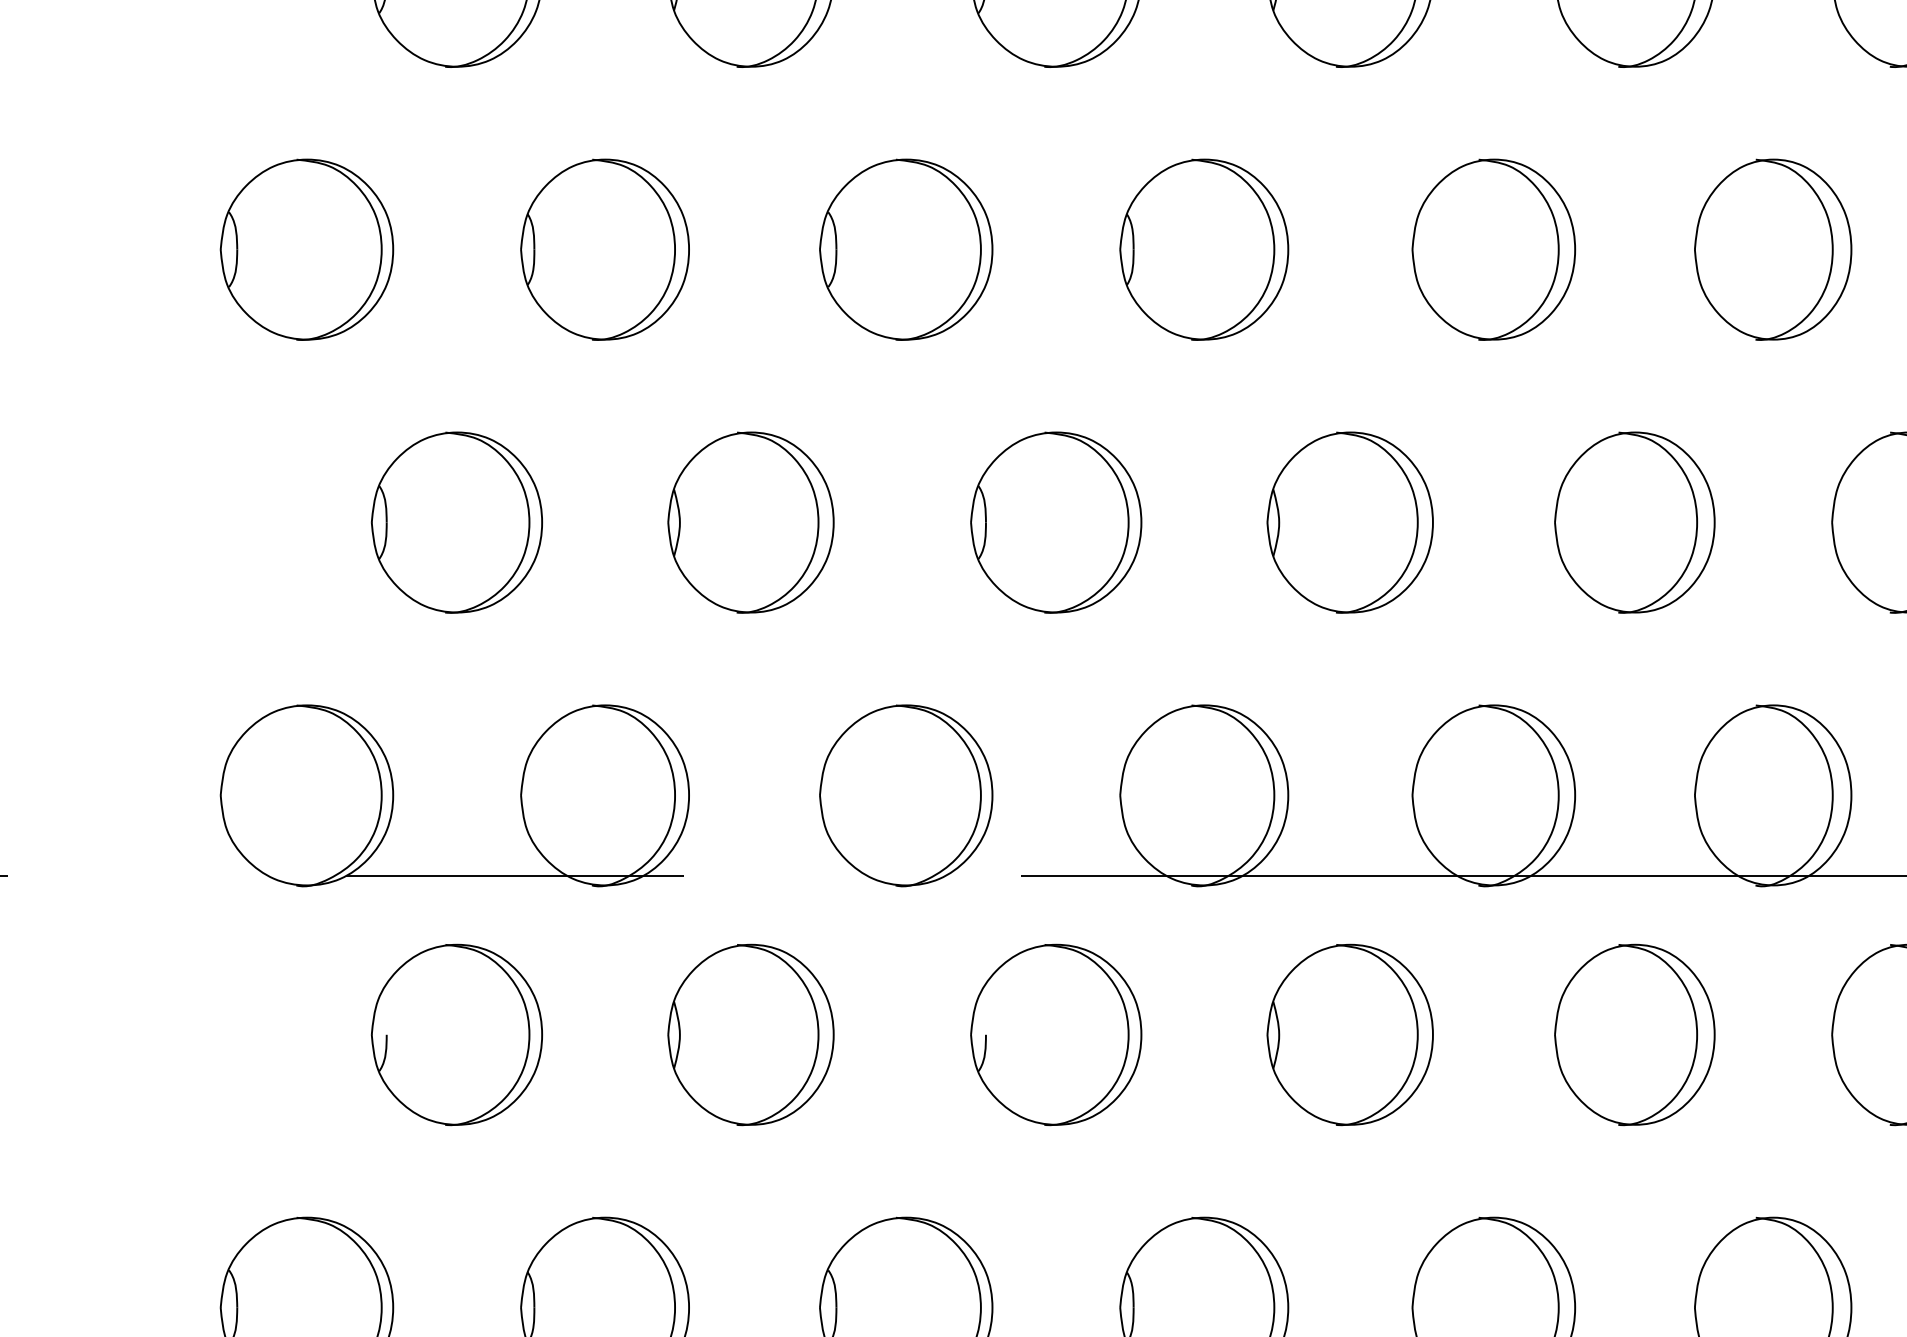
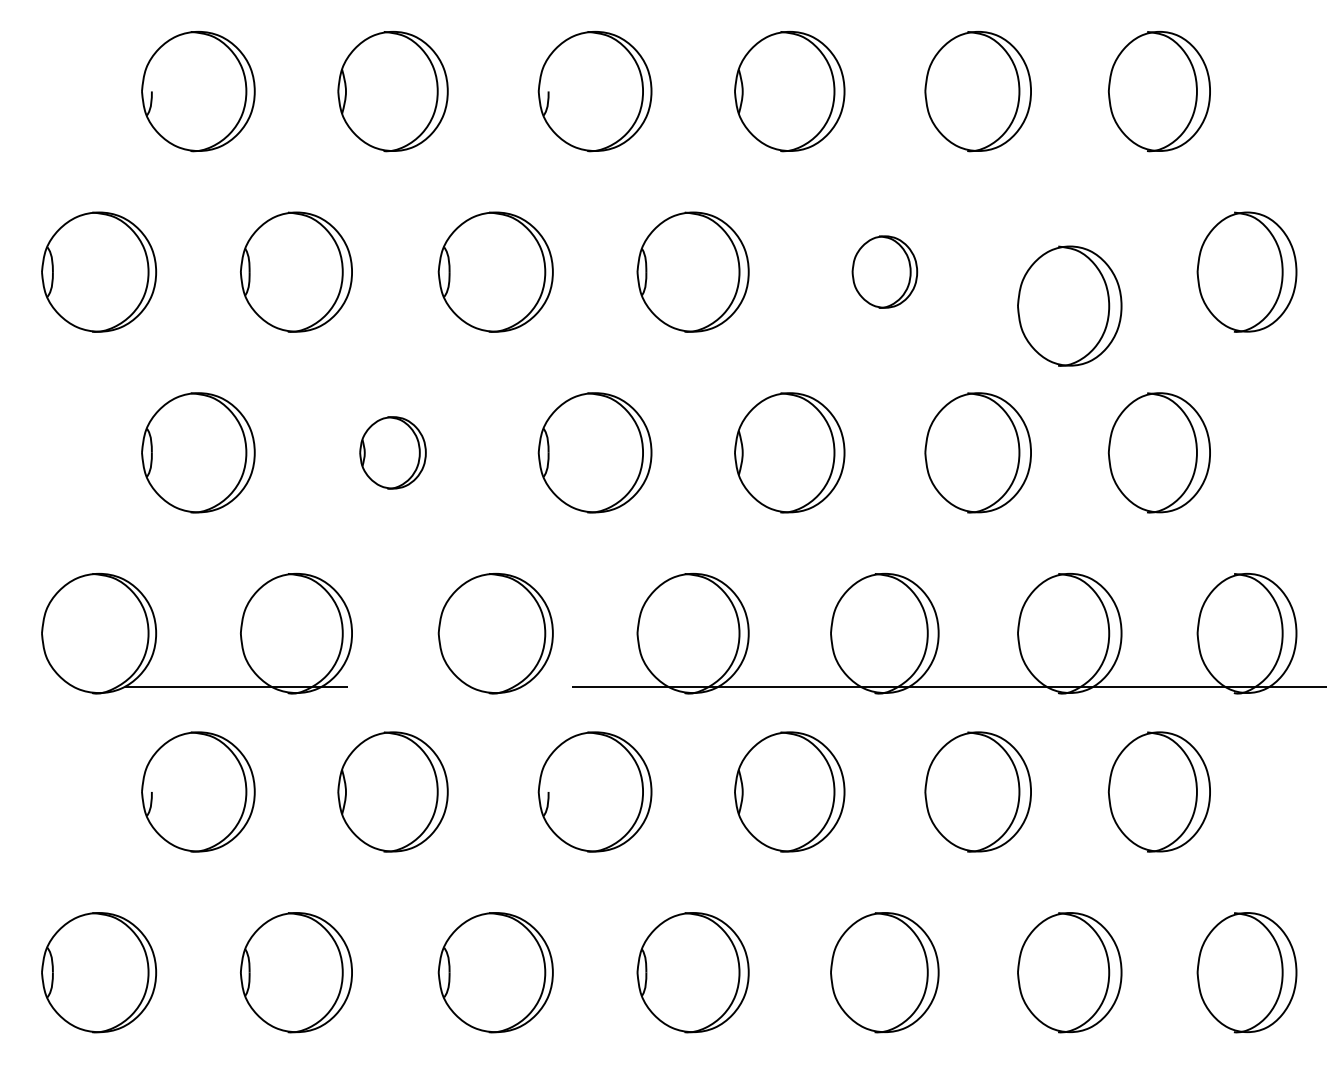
part: (1493, 248) -> (884, 271), size x0.6
part: (1772, 248) -> (1069, 305), moved
part: (750, 522) -> (392, 452), size x0.6

